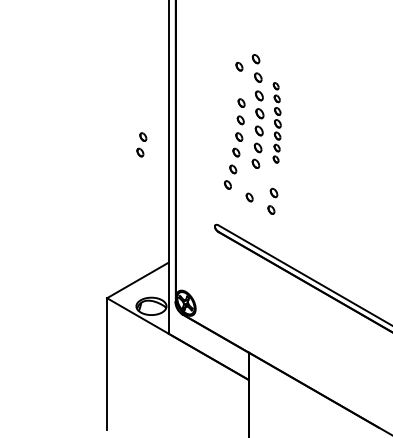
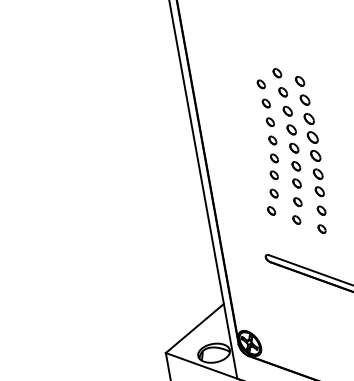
part: (240, 84) -> (265, 102), added
part: (277, 122) -> (311, 135), size x1.43
part: (141, 144) -> (172, 184), removed
part: (253, 181) -> (297, 202), added

